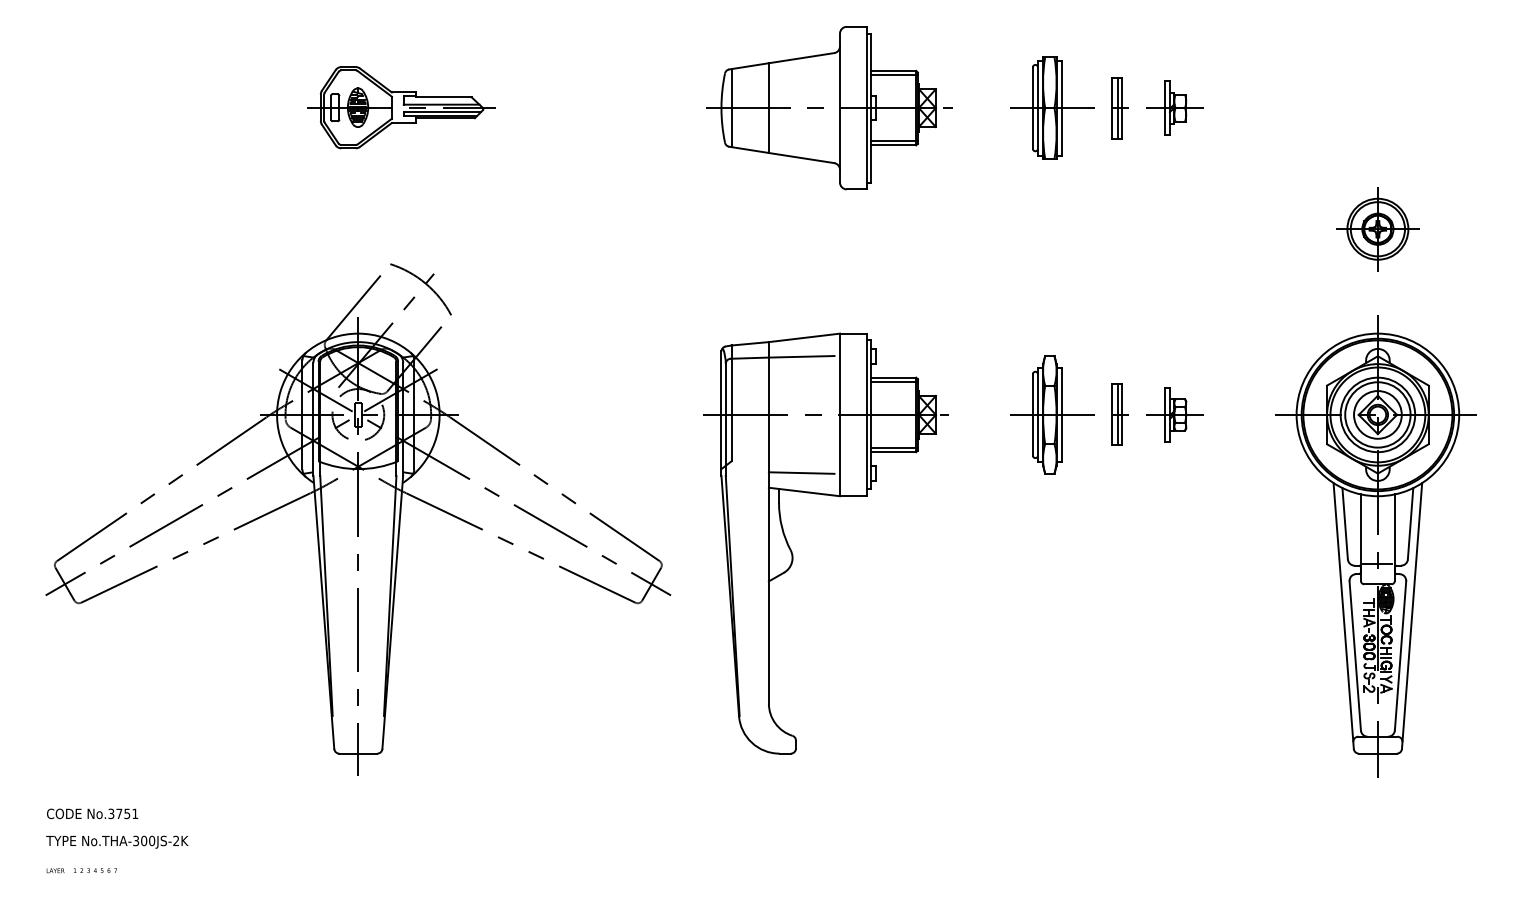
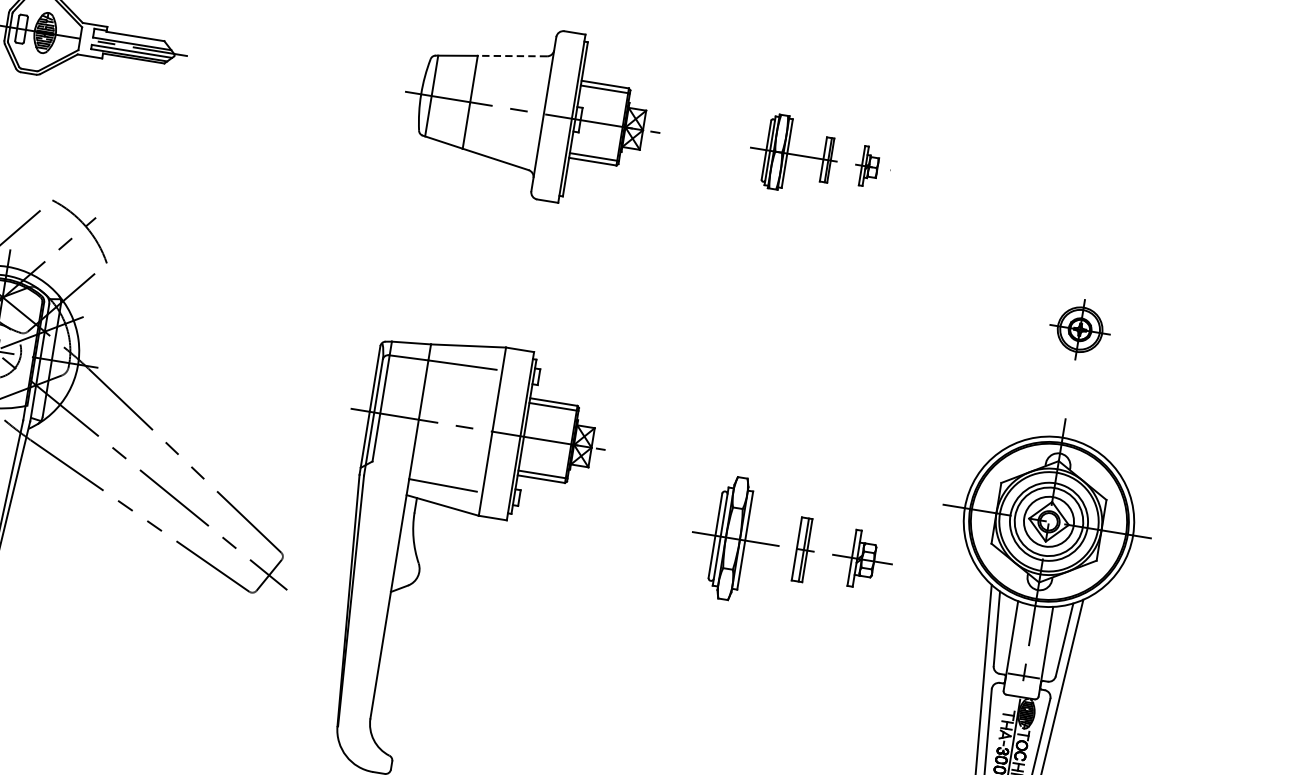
line: (801, 58) -> (512, 56), solid -> dashed
part: (1106, 107) -> (819, 158), size x0.7
part: (1377, 229) -> (1079, 329), size x0.7
part: (1106, 414) -> (791, 547), moved

